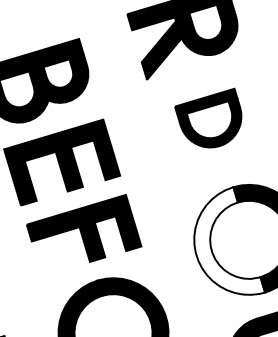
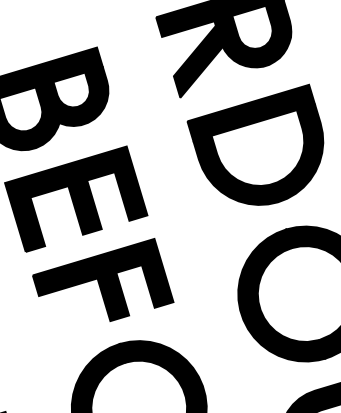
part: (208, 117) -> (255, 144), size x1.67
fill: (229, 241) -> (281, 295), added

